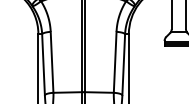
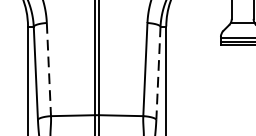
line: (52, 62) -> (49, 69), solid -> dashed
line: (123, 64) -> (158, 72), solid -> dashed

